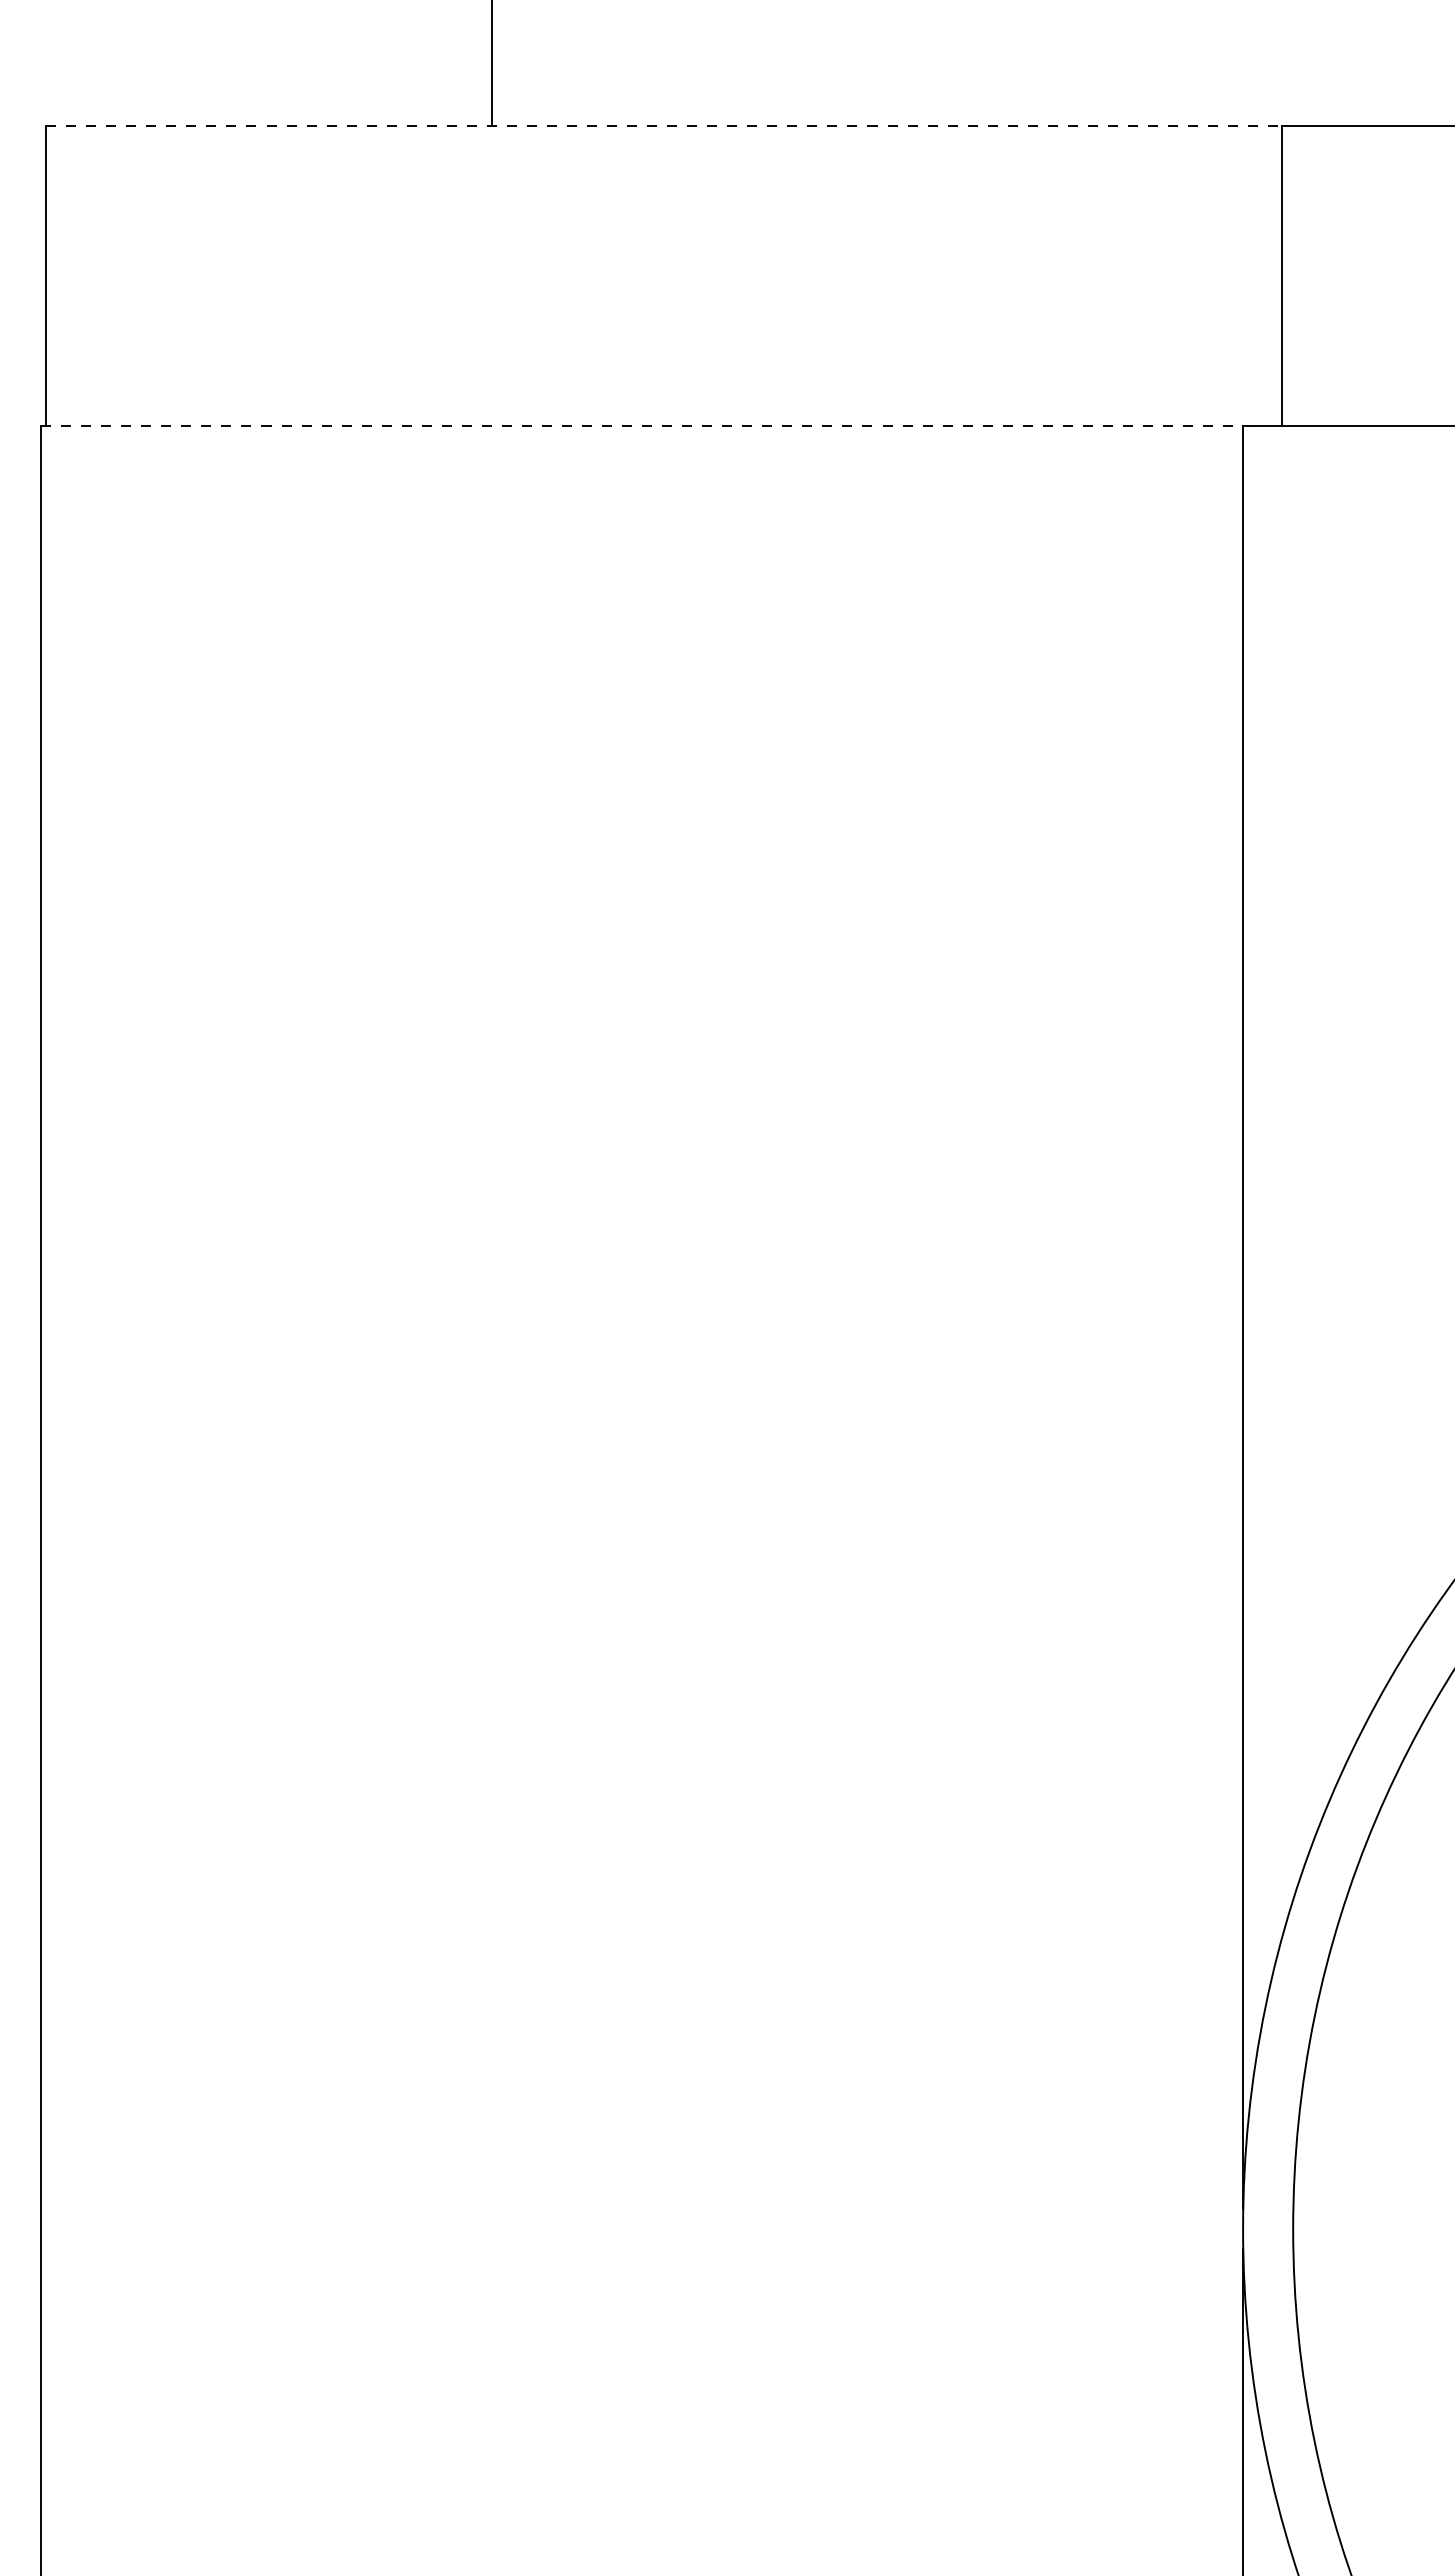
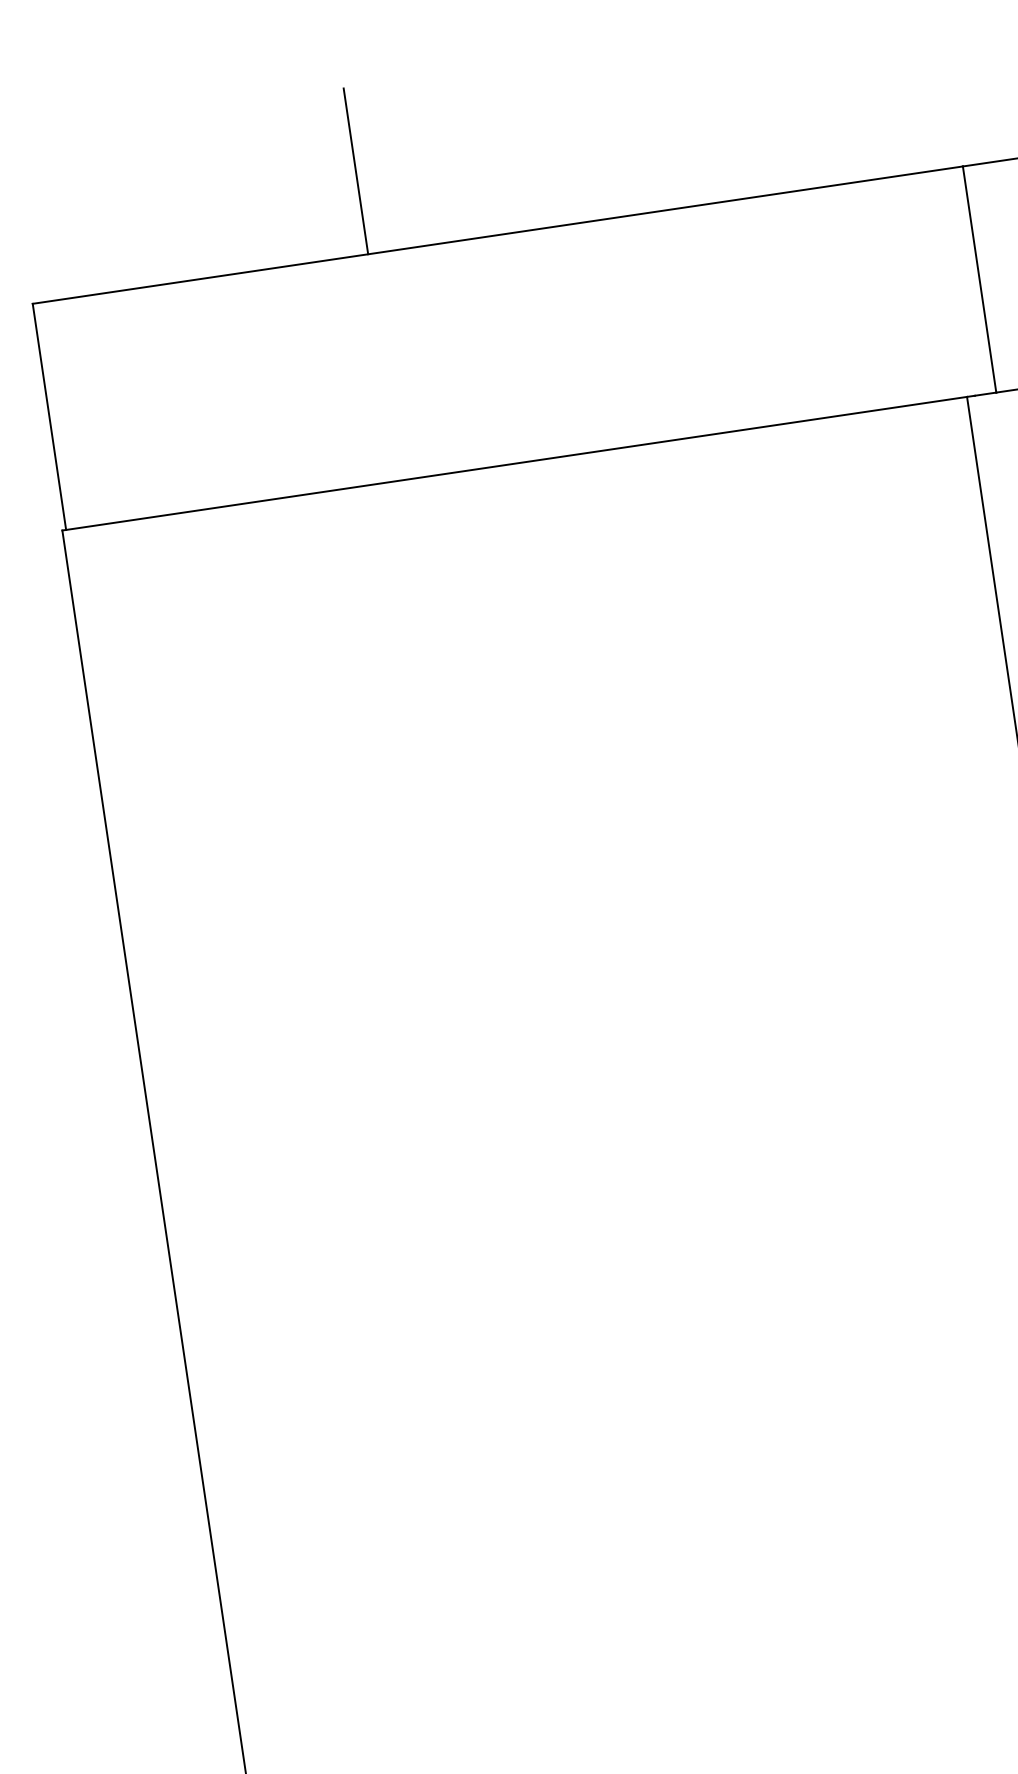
line: (664, 125) -> (498, 234), dashed -> solid
line: (642, 426) -> (514, 463), dashed -> solid

